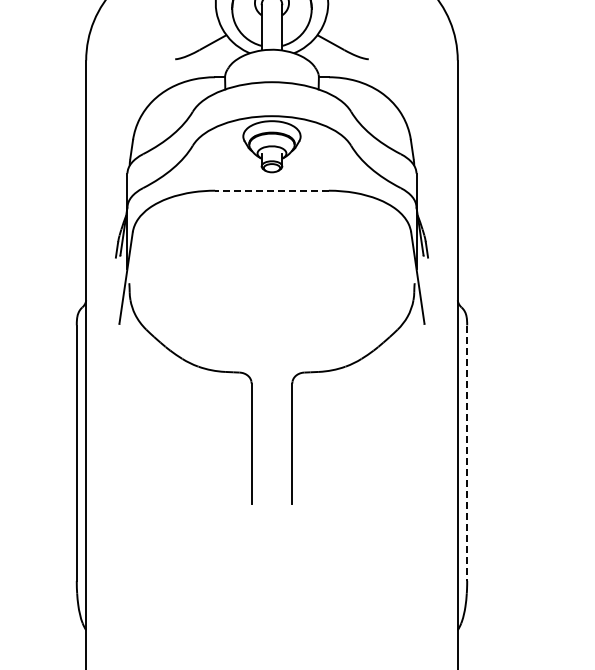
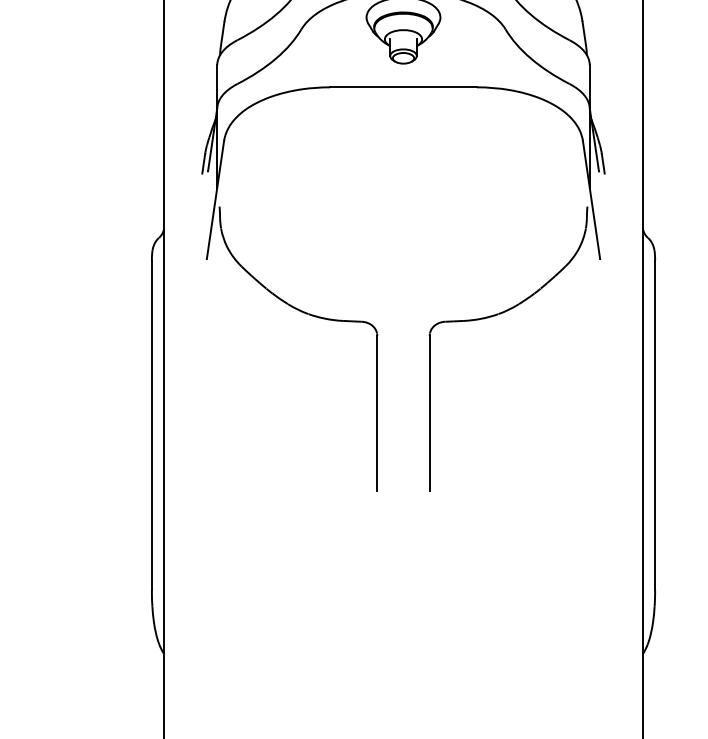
line: (271, 190) -> (402, 87), dashed -> solid
line: (467, 453) -> (655, 426), dashed -> solid

